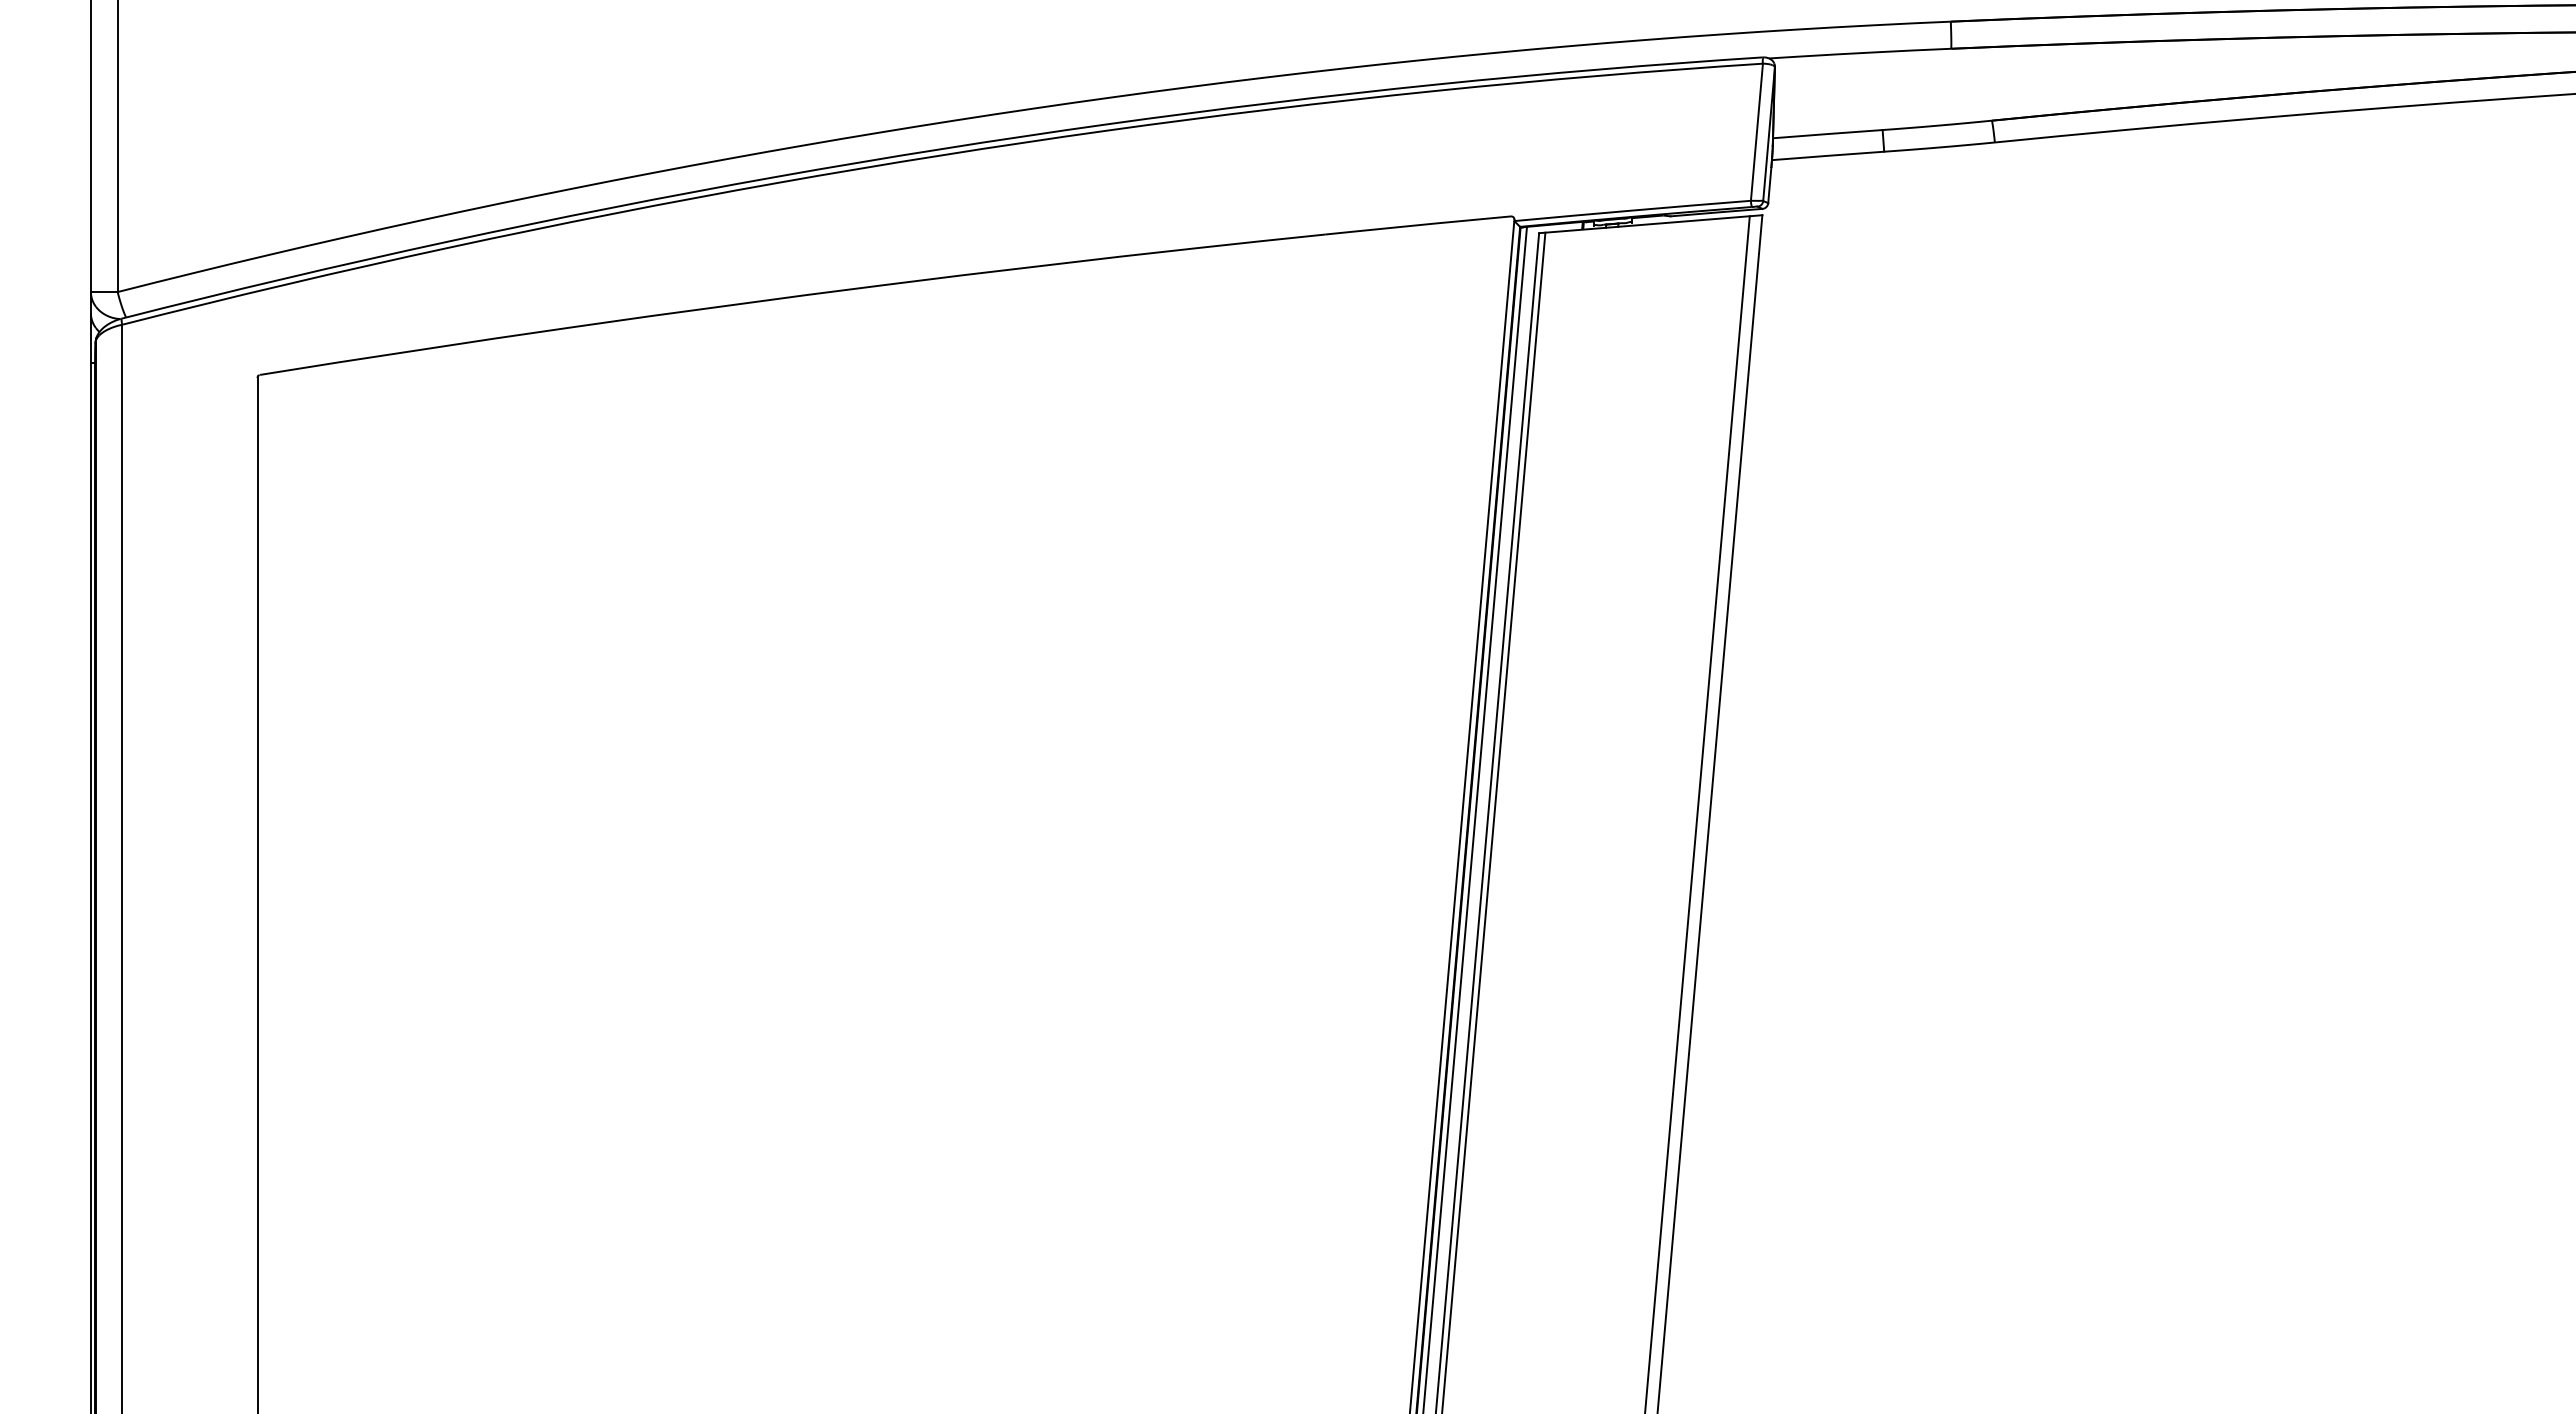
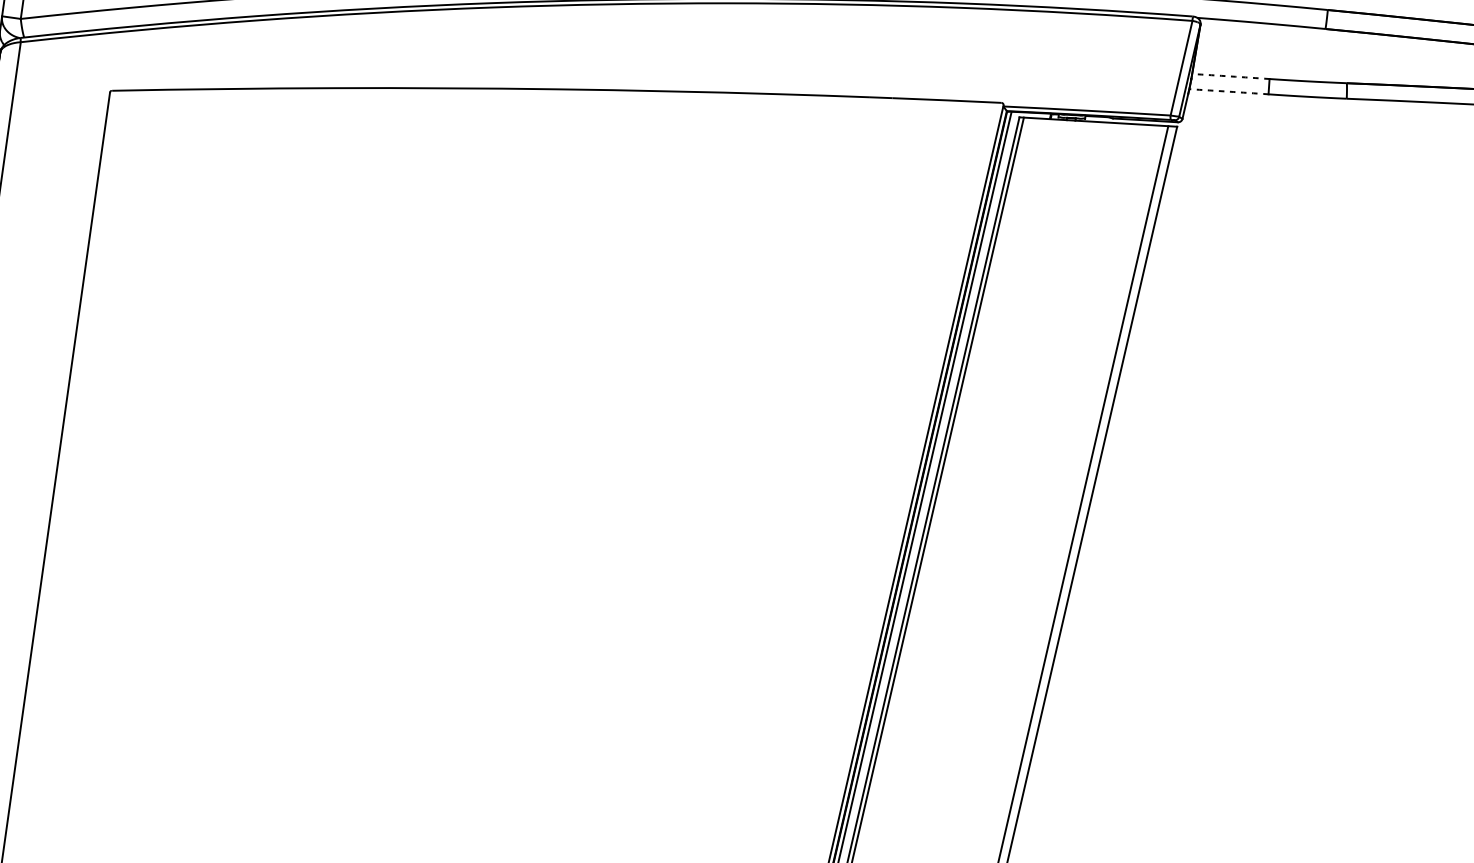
arc: (1827, 134) -> (1230, 76), solid -> dashed
arc: (1828, 155) -> (1229, 91), solid -> dashed

